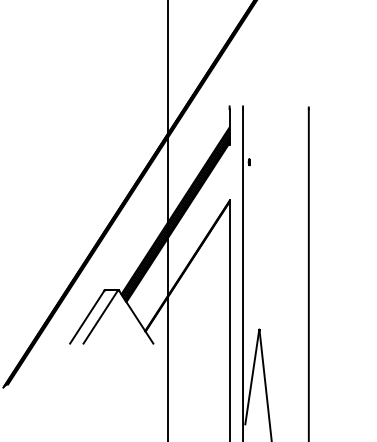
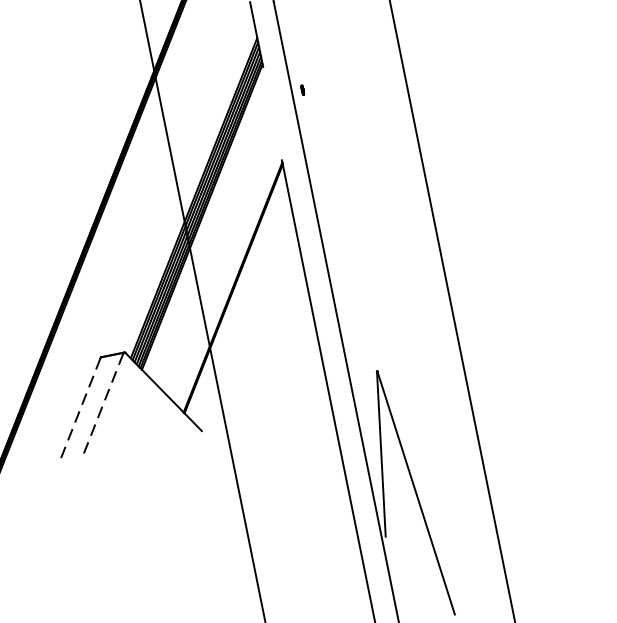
line: (86, 317) -> (79, 409), solid -> dashed
line: (100, 317) -> (103, 404), solid -> dashed

